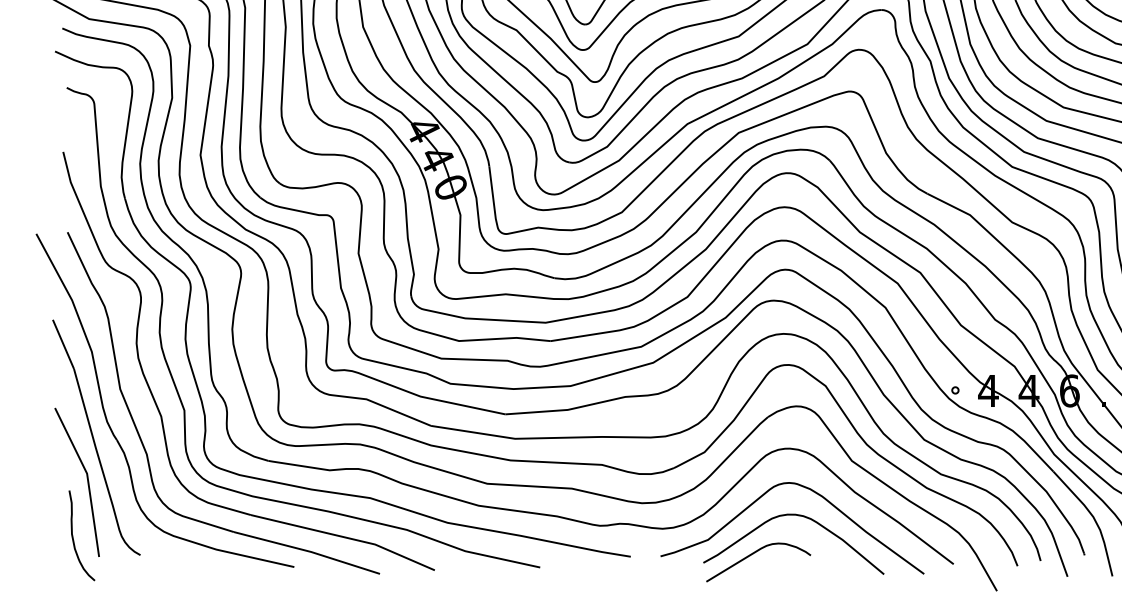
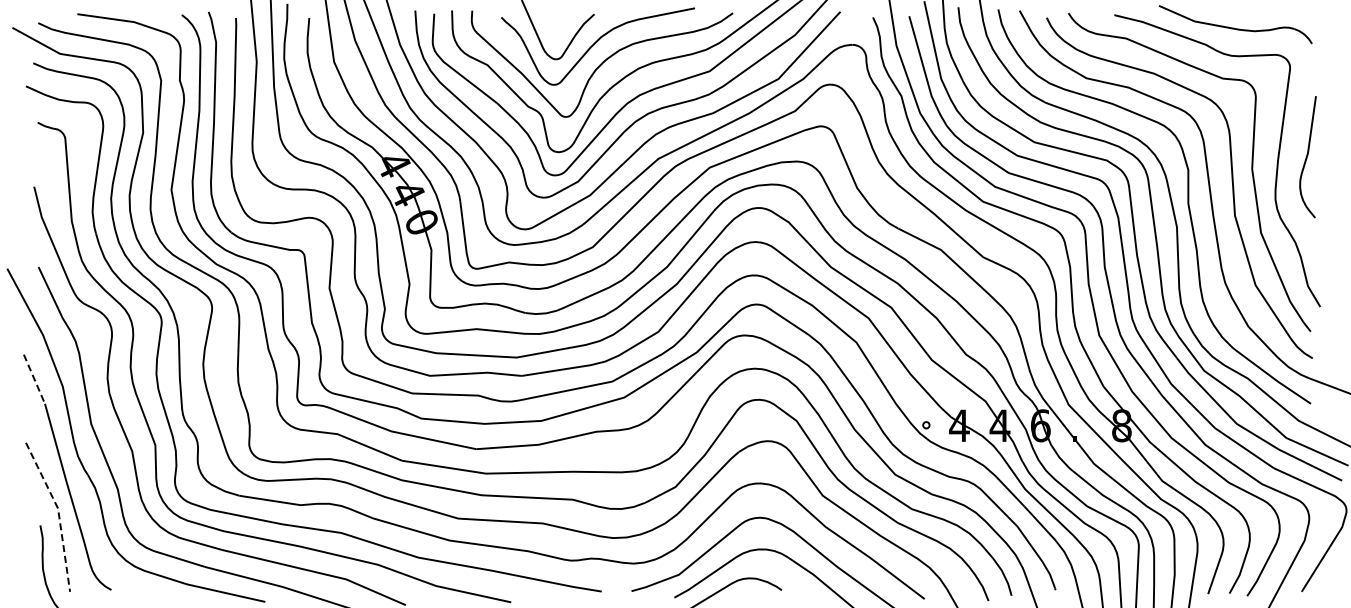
line: (63, 344) -> (34, 379), solid -> dashed
line: (87, 478) -> (58, 513), solid -> dashed

